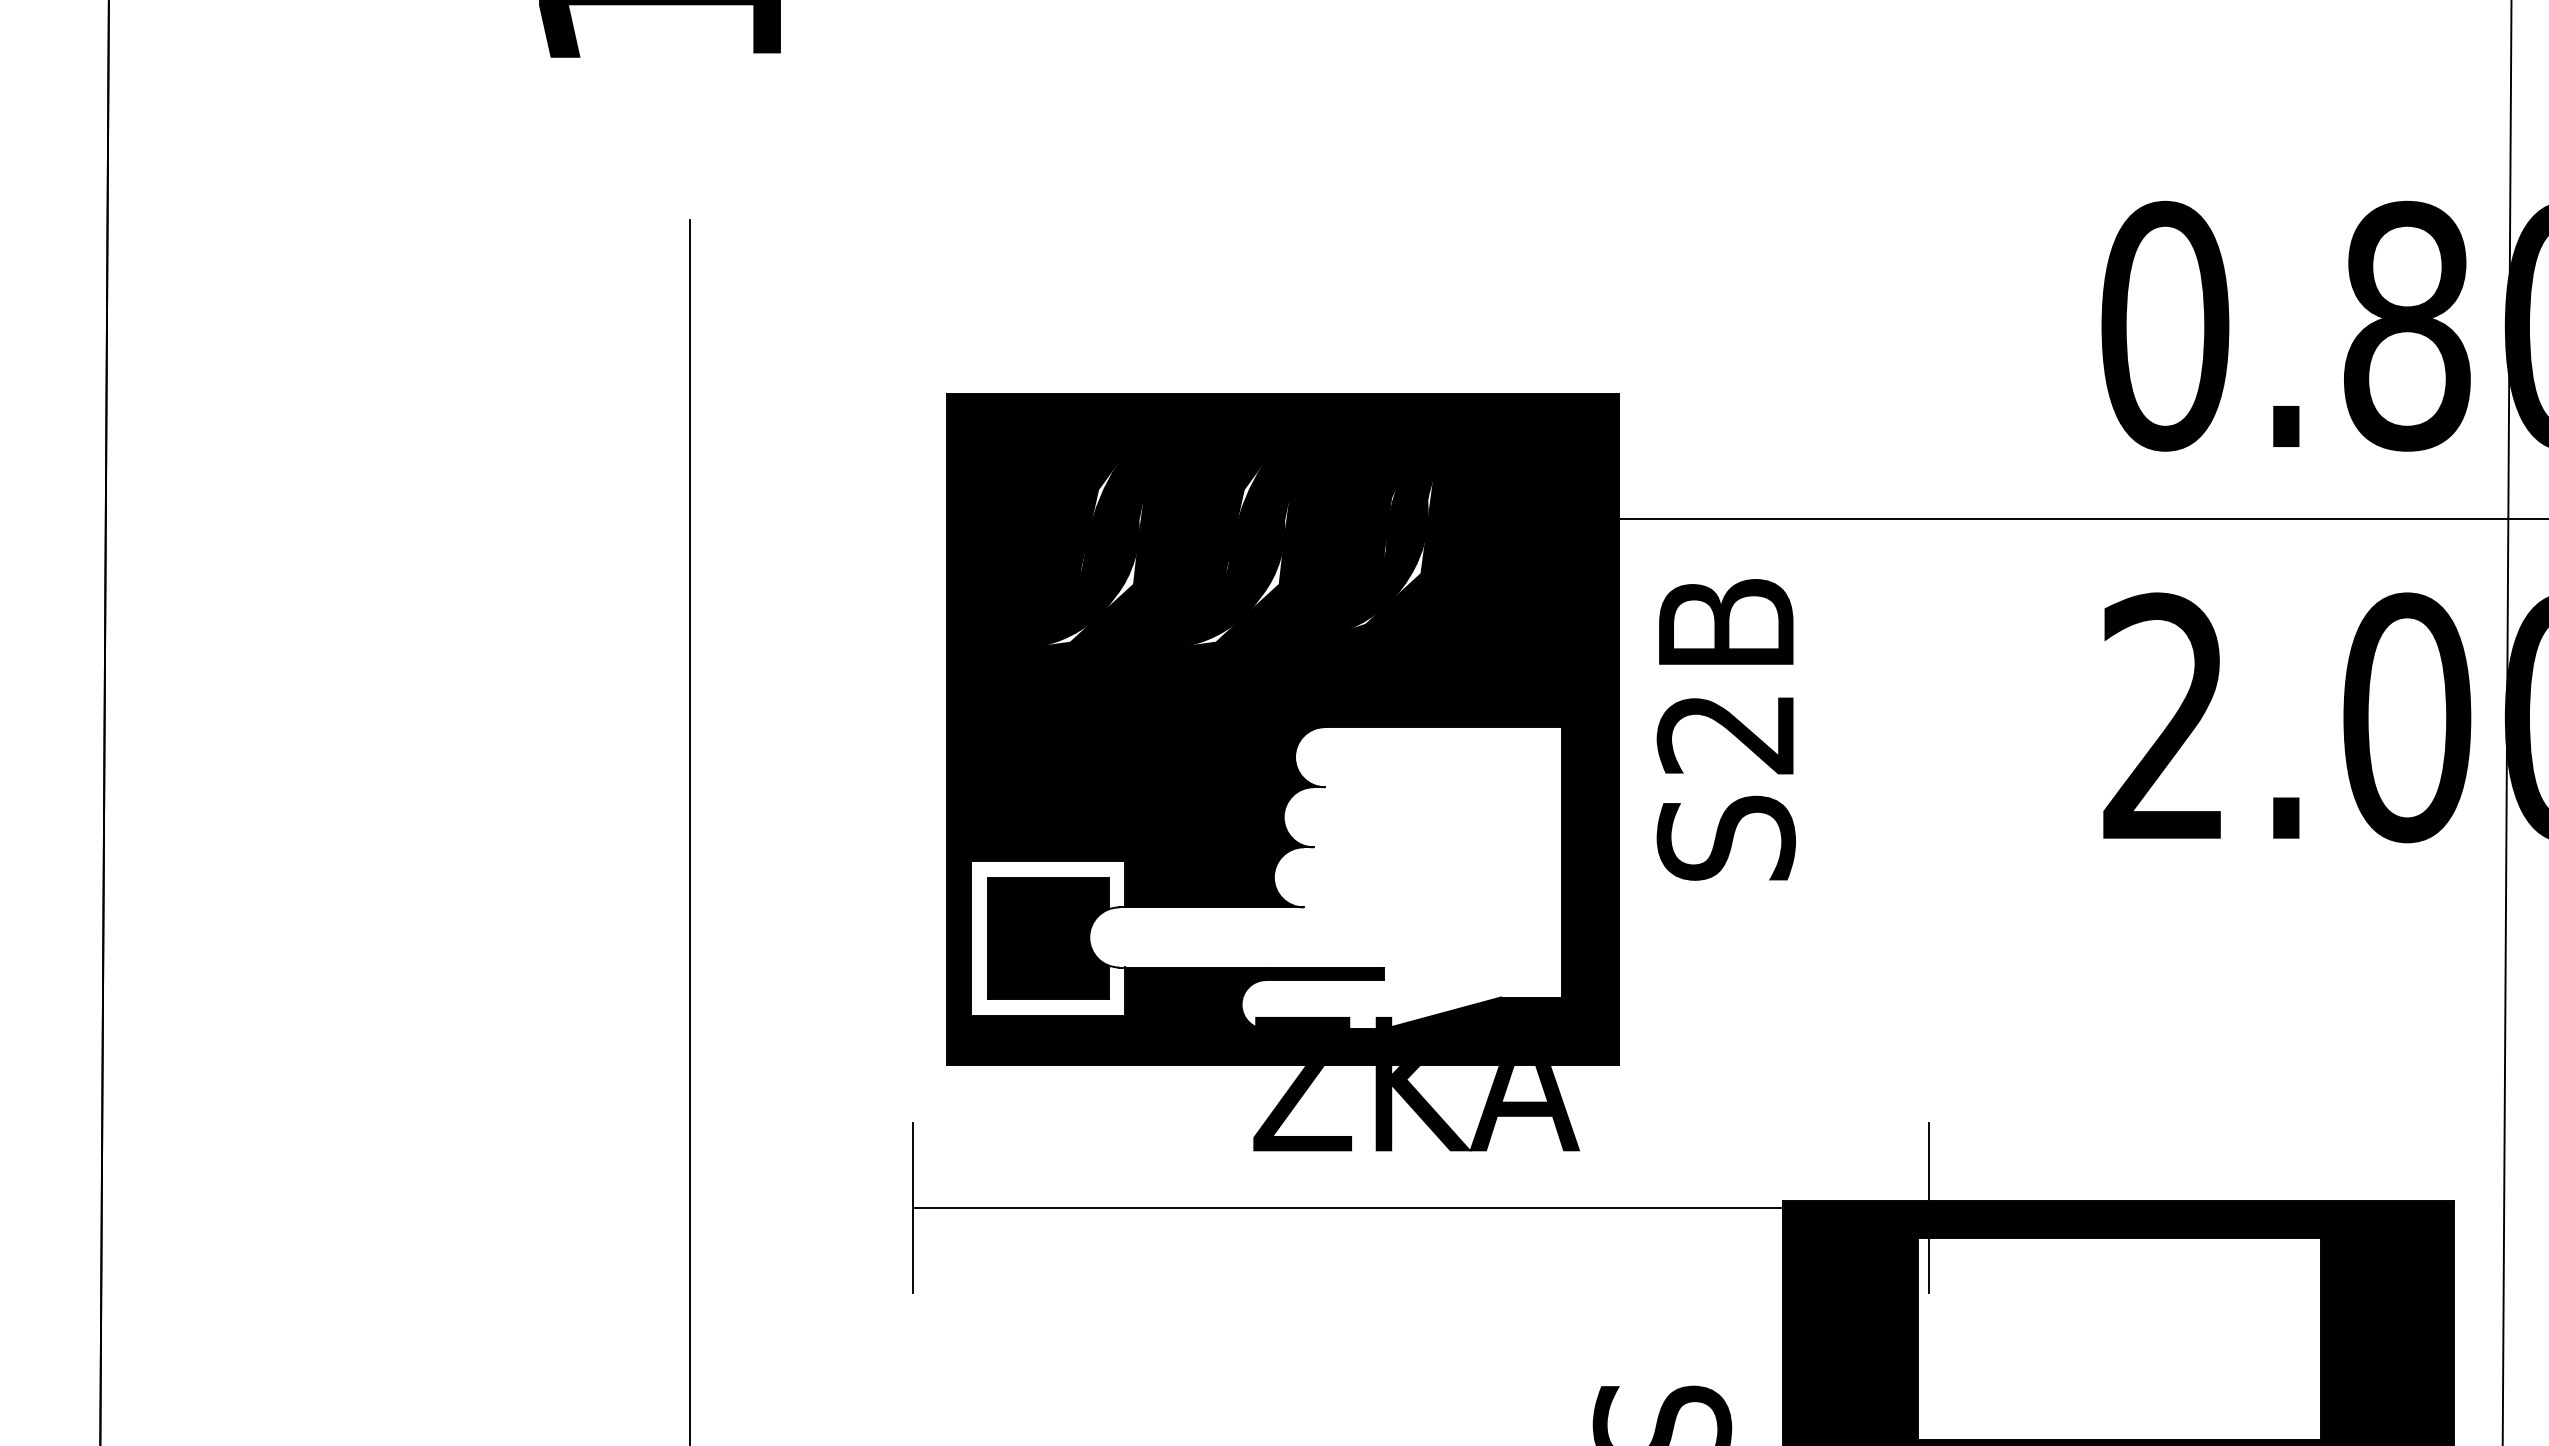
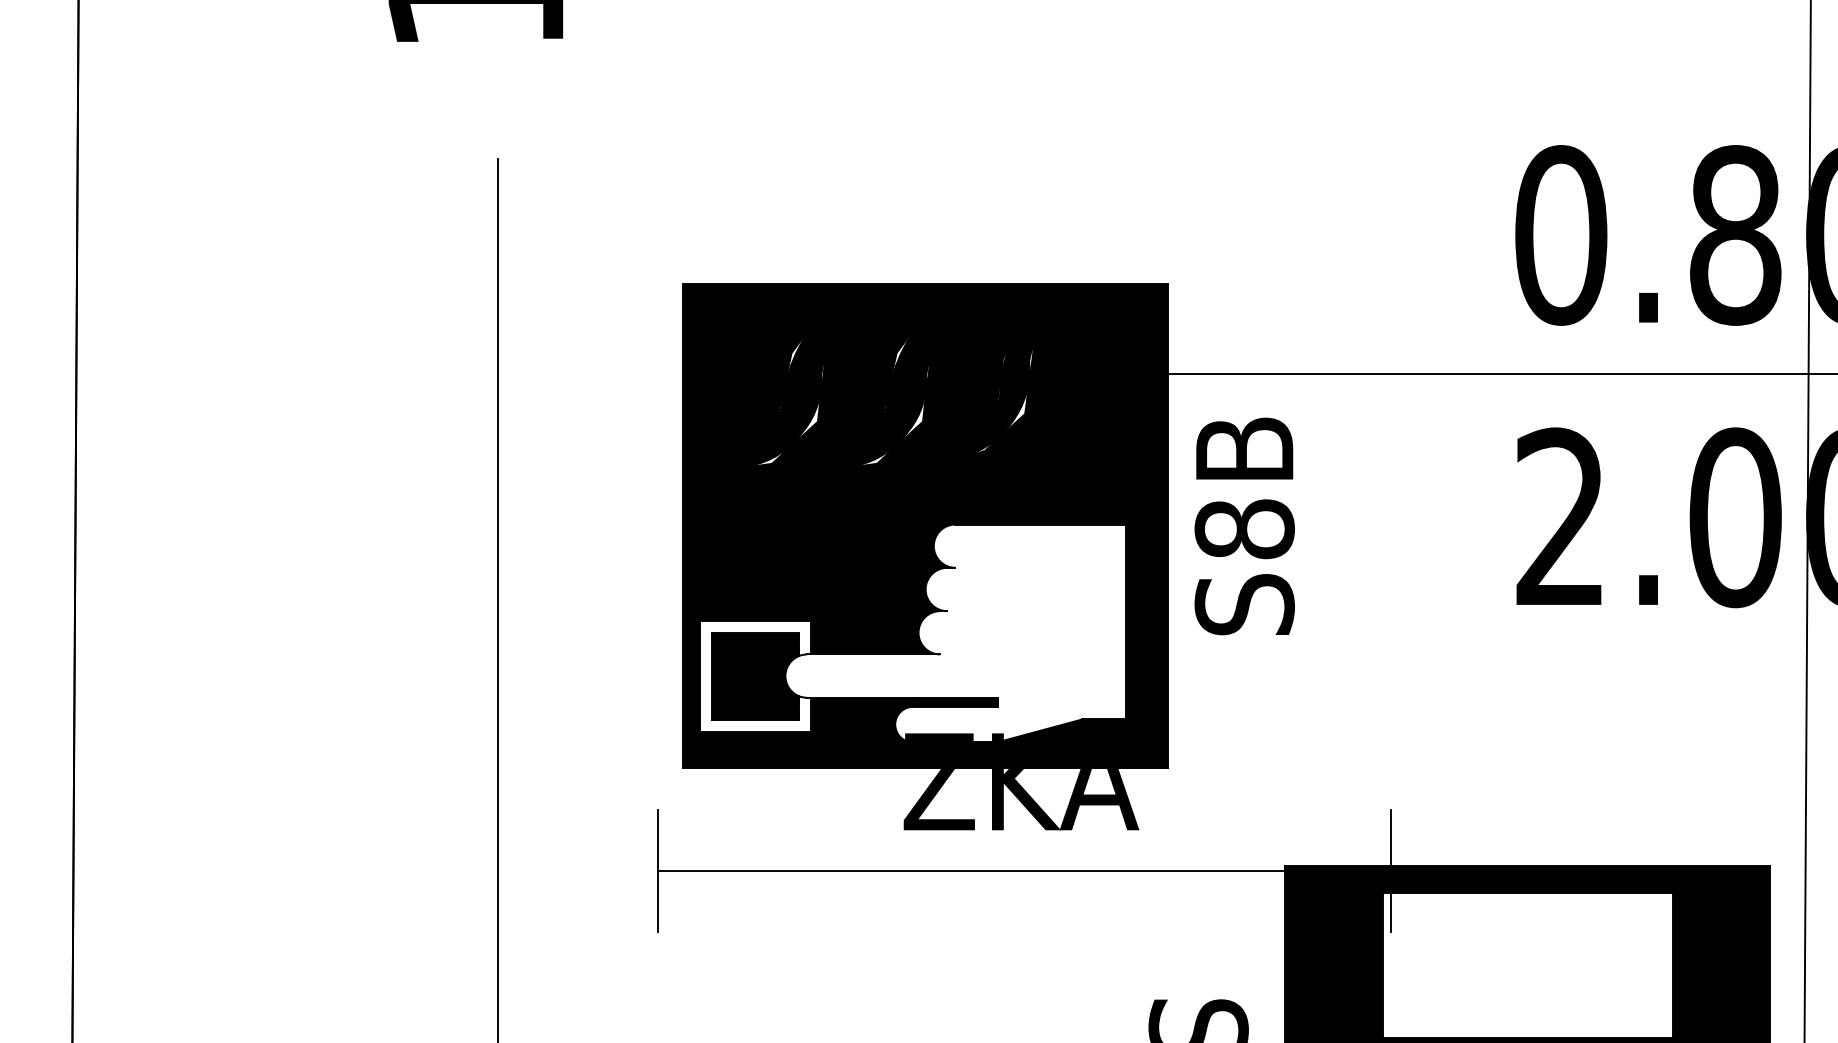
text: (1725, 733) -> (1244, 529), S2B -> S8B

